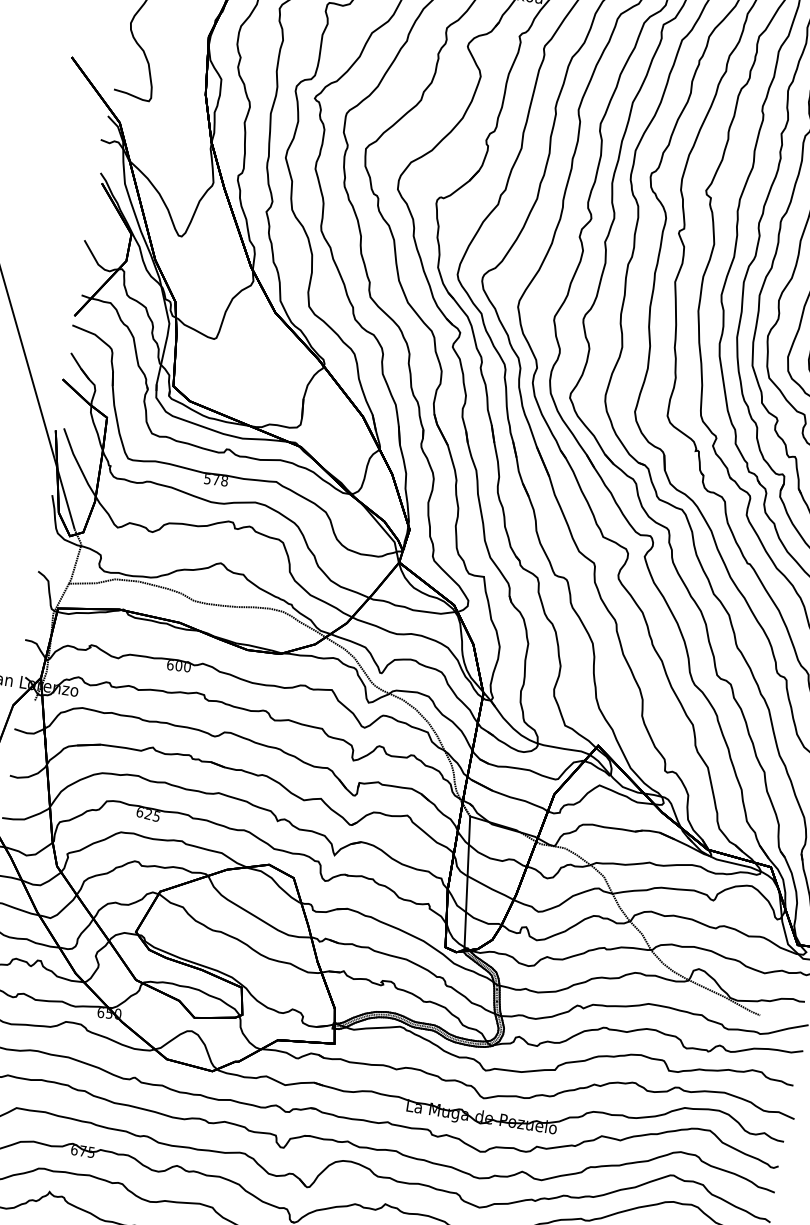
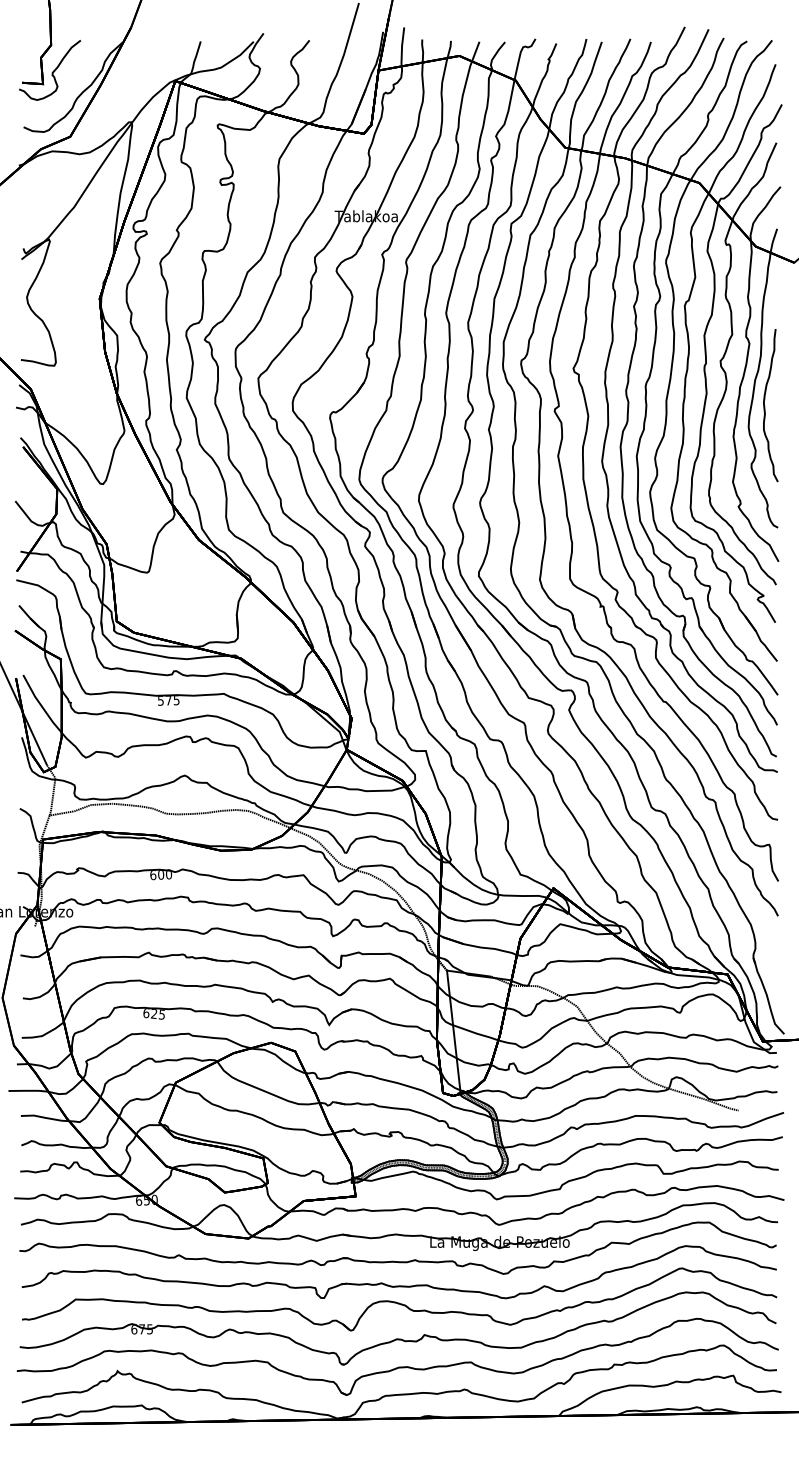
text: (224, 481) -> (176, 700), 578 -> 575

